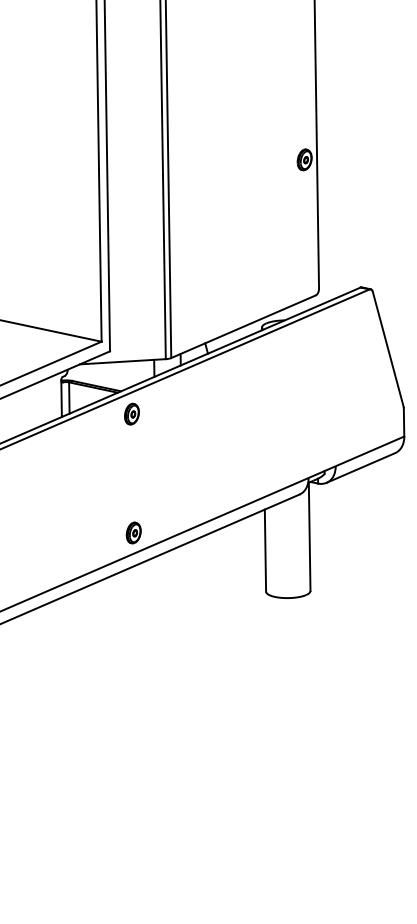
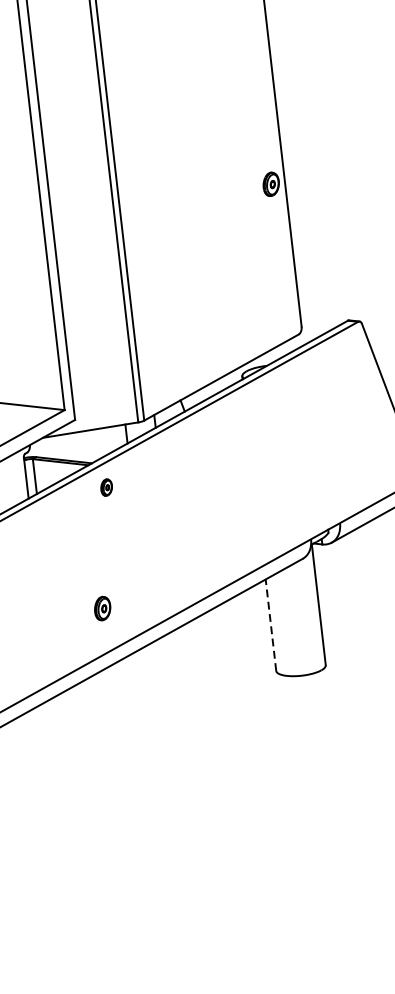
part: (131, 413) -> (106, 486), size x0.7
part: (133, 532) -> (102, 608), moved
line: (265, 550) -> (271, 625), solid -> dashed

